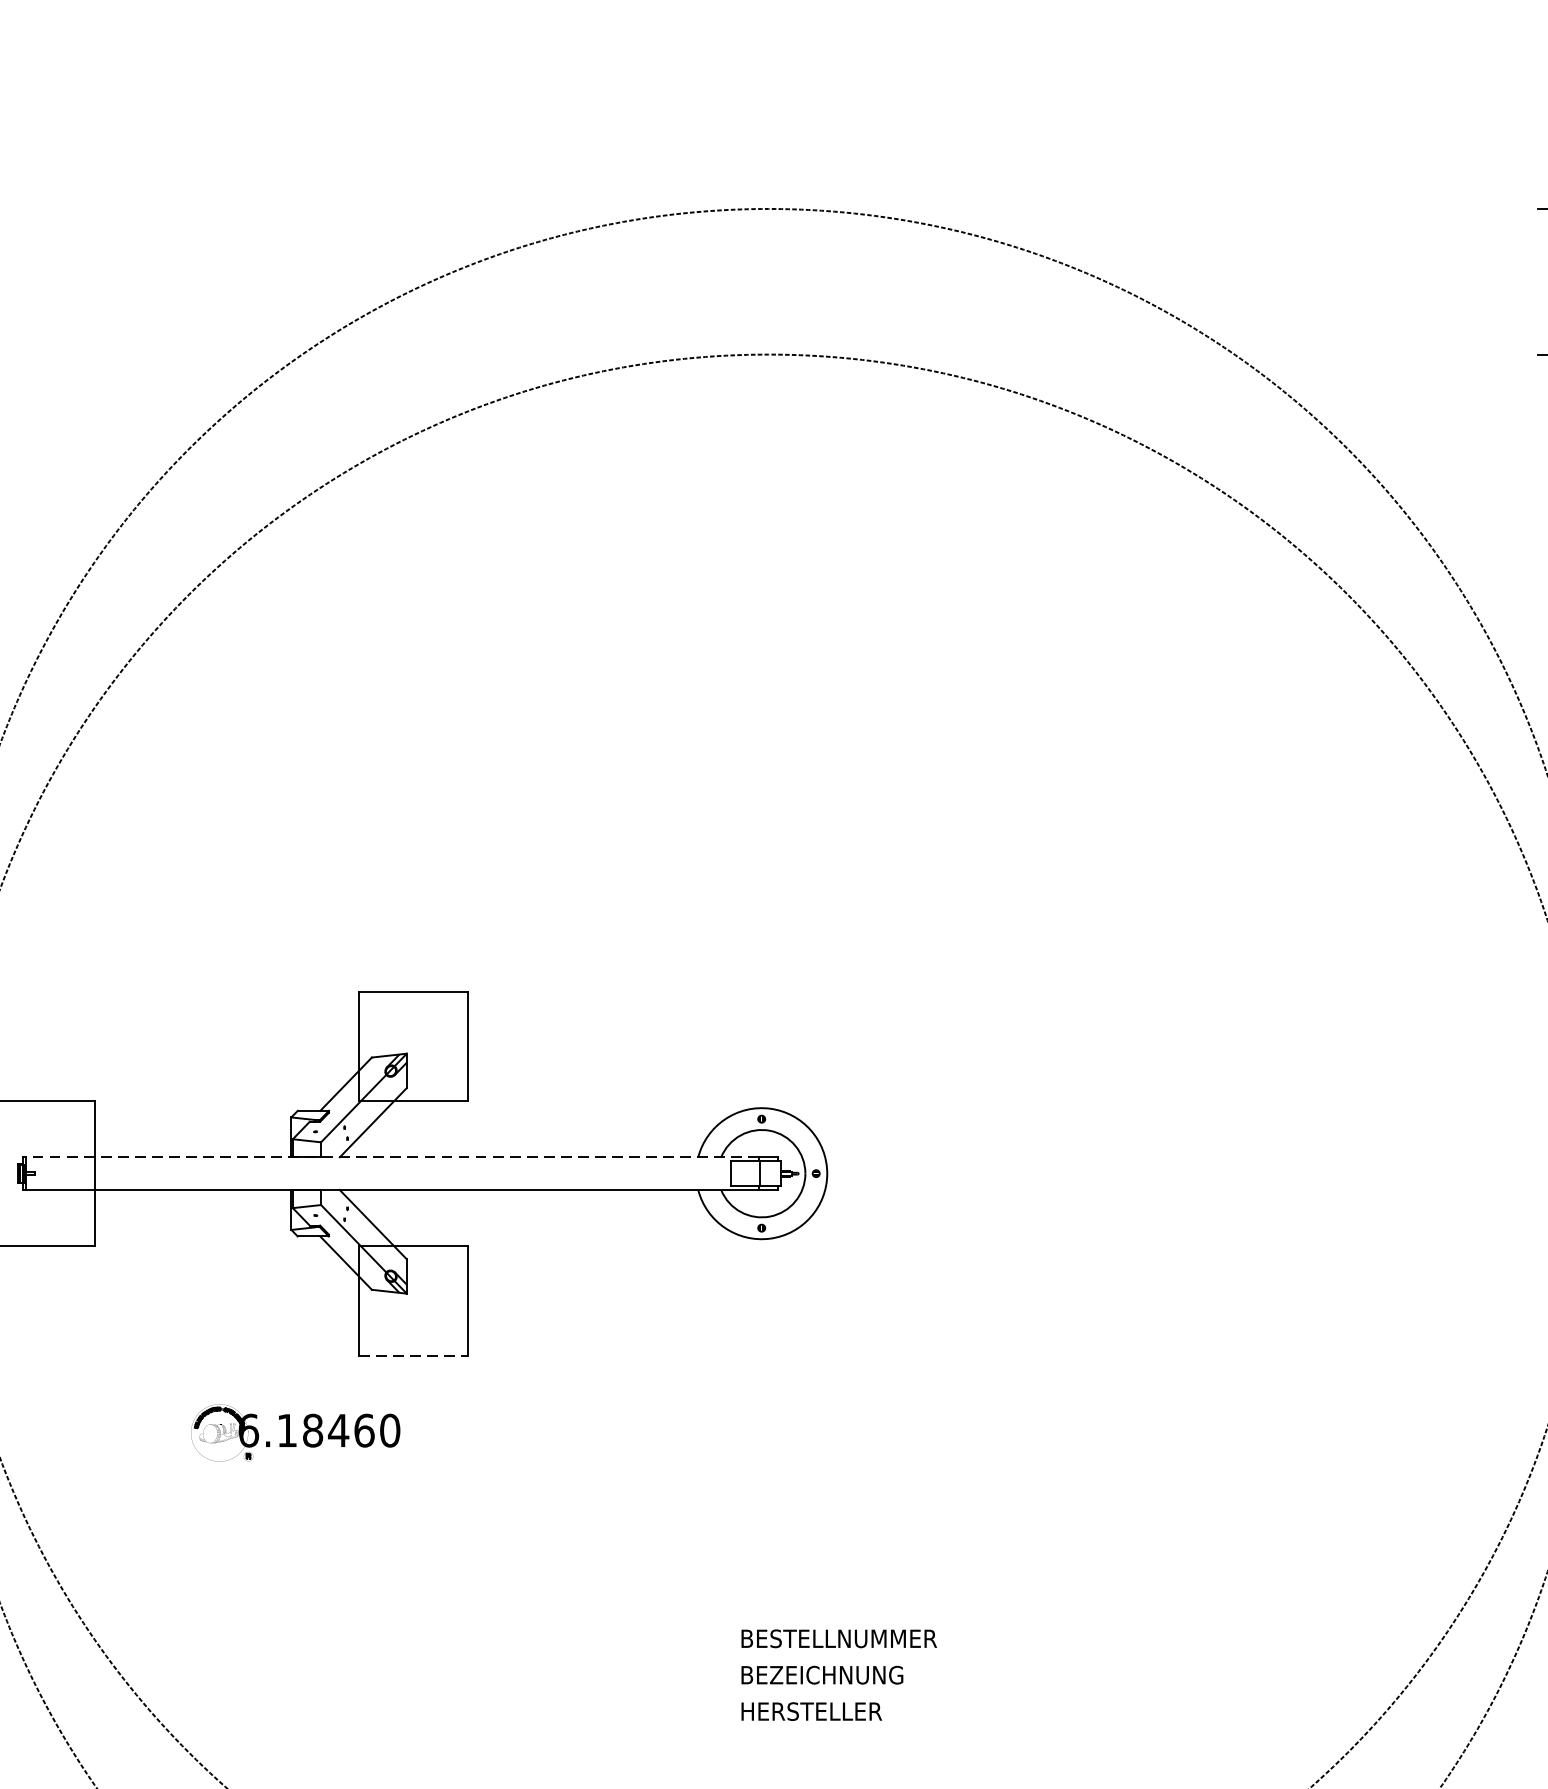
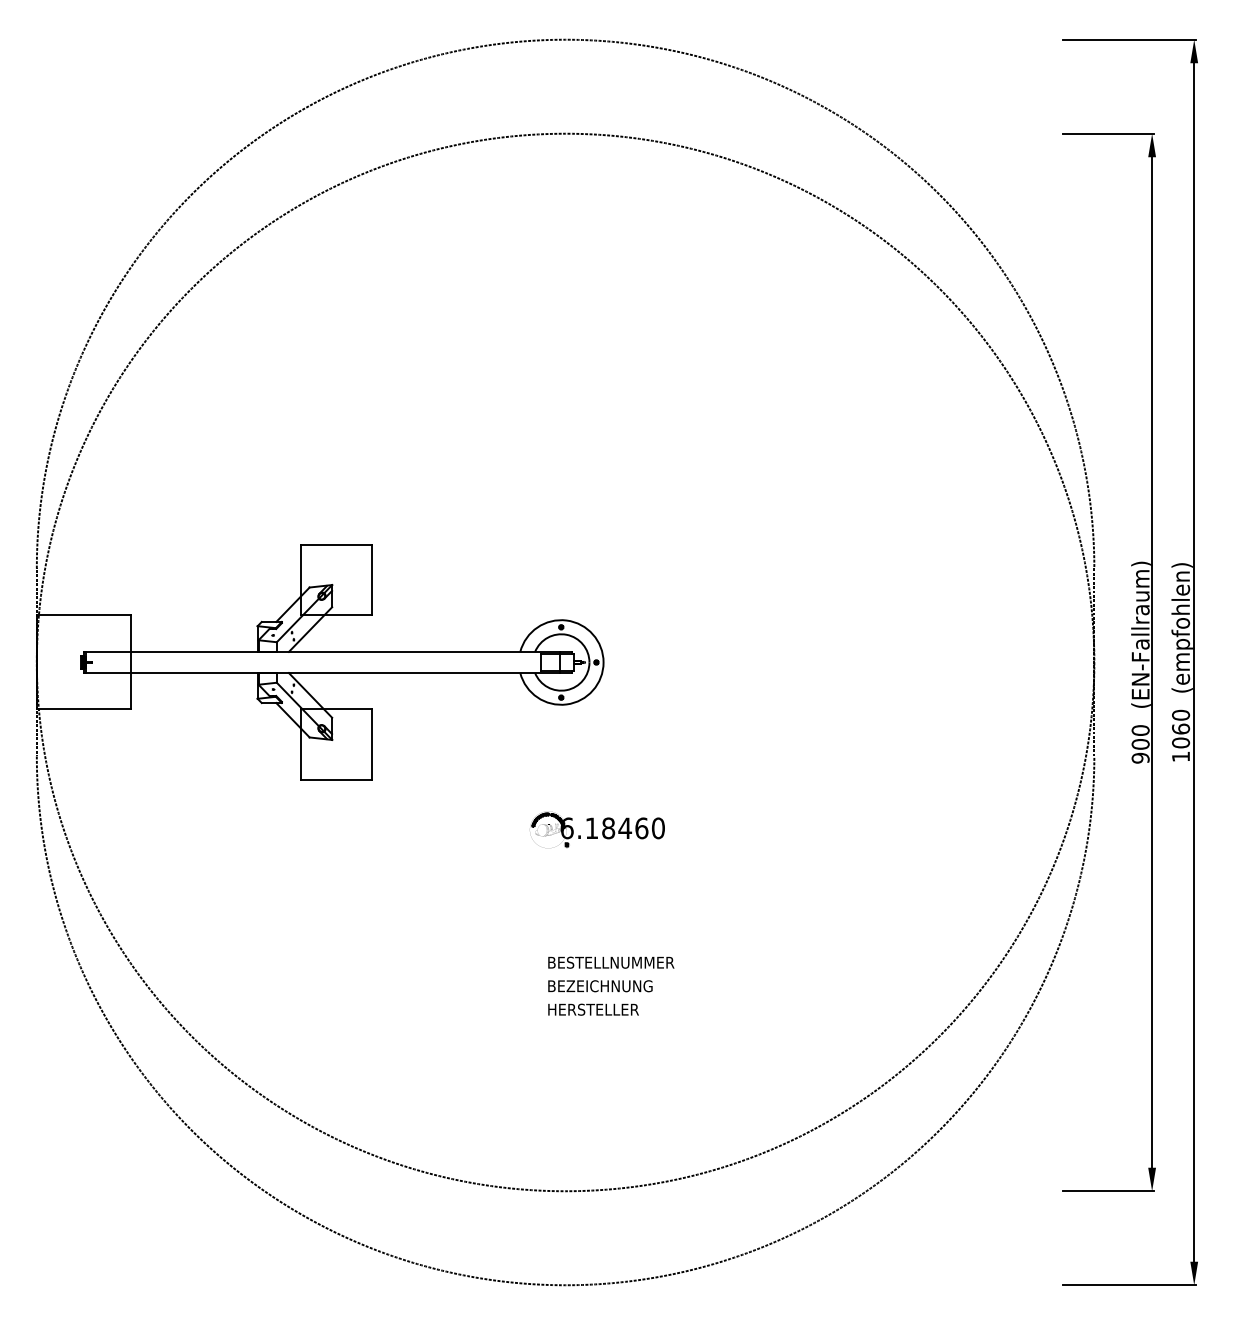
line: (391, 1156) -> (322, 651), dashed -> solid
line: (413, 1354) -> (336, 779), dashed -> solid
part: (295, 1432) -> (597, 829), moved

